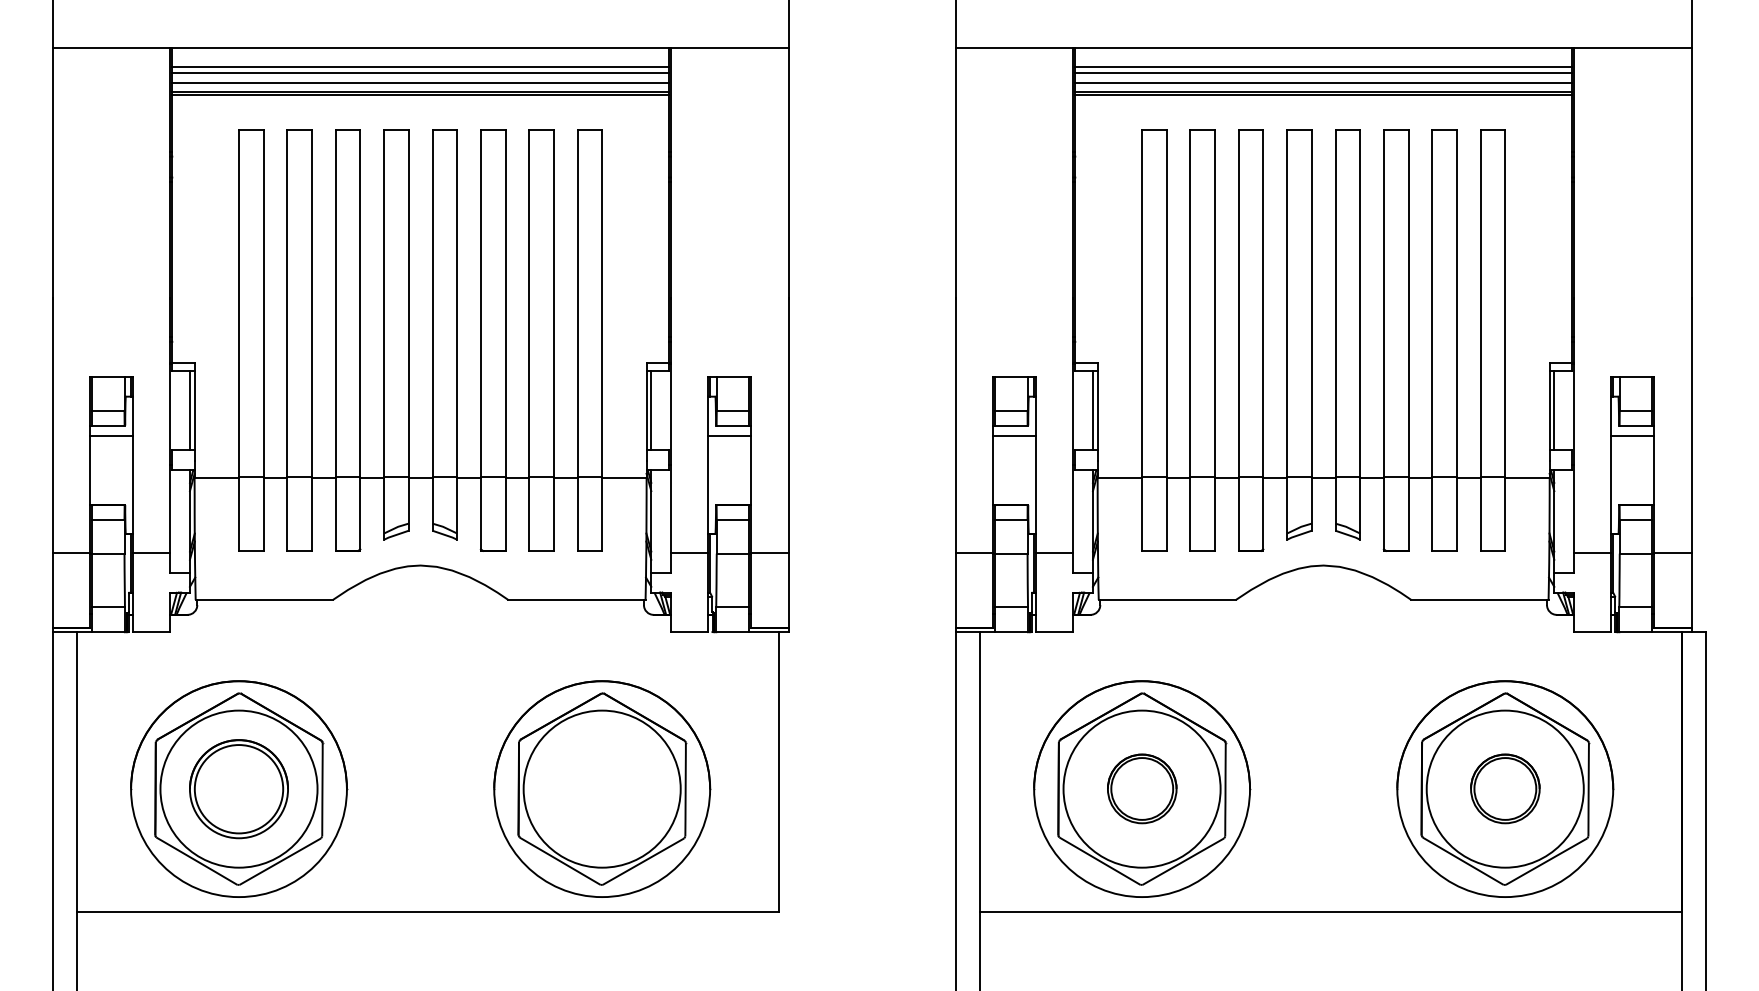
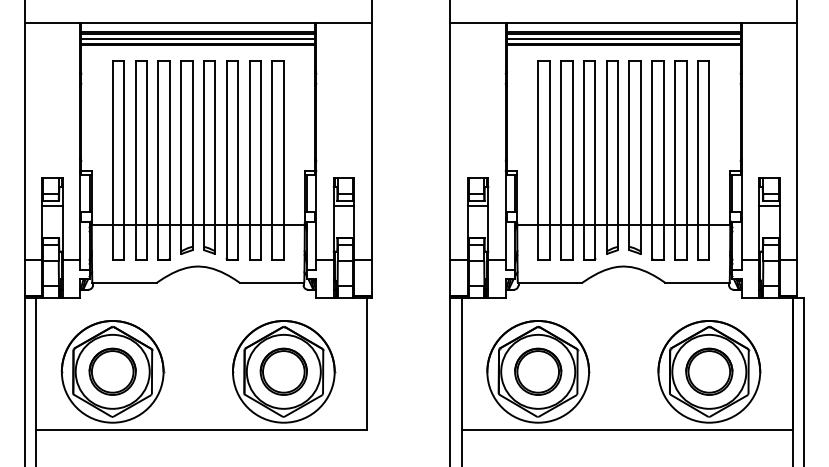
part: (601, 788) -> (283, 371), added
part: (1142, 788) -> (538, 371), size x1.43
part: (1505, 788) -> (709, 371), size x1.43

